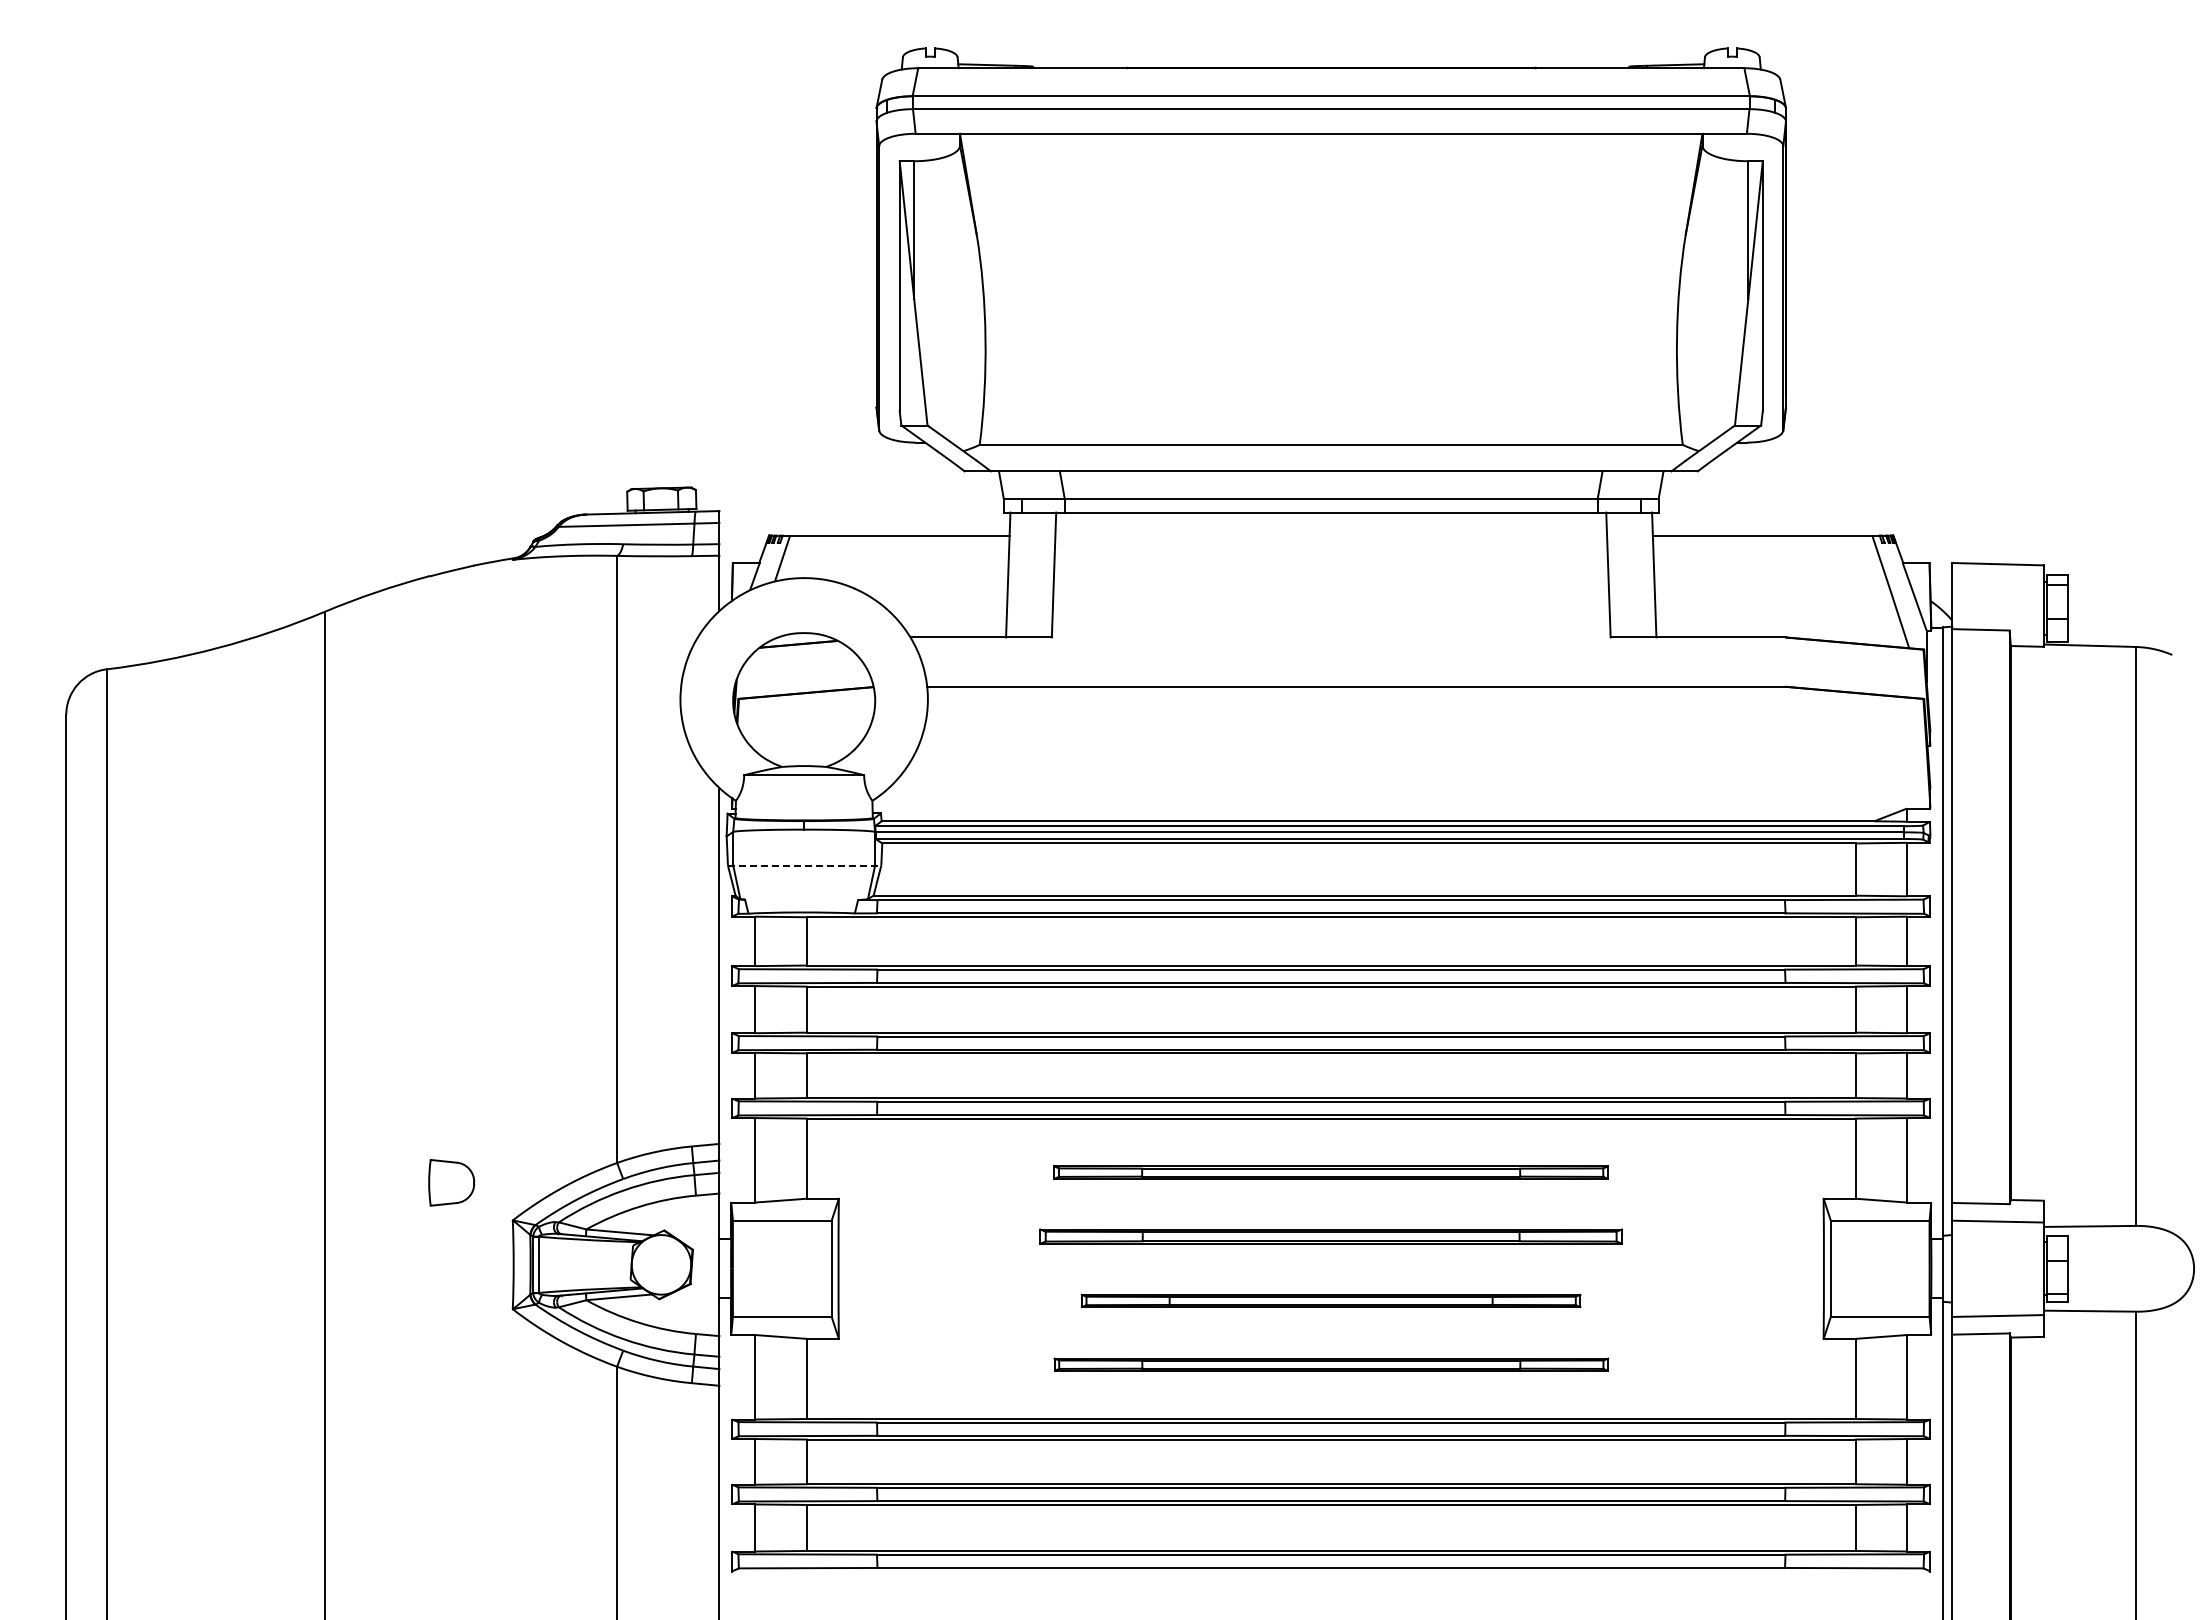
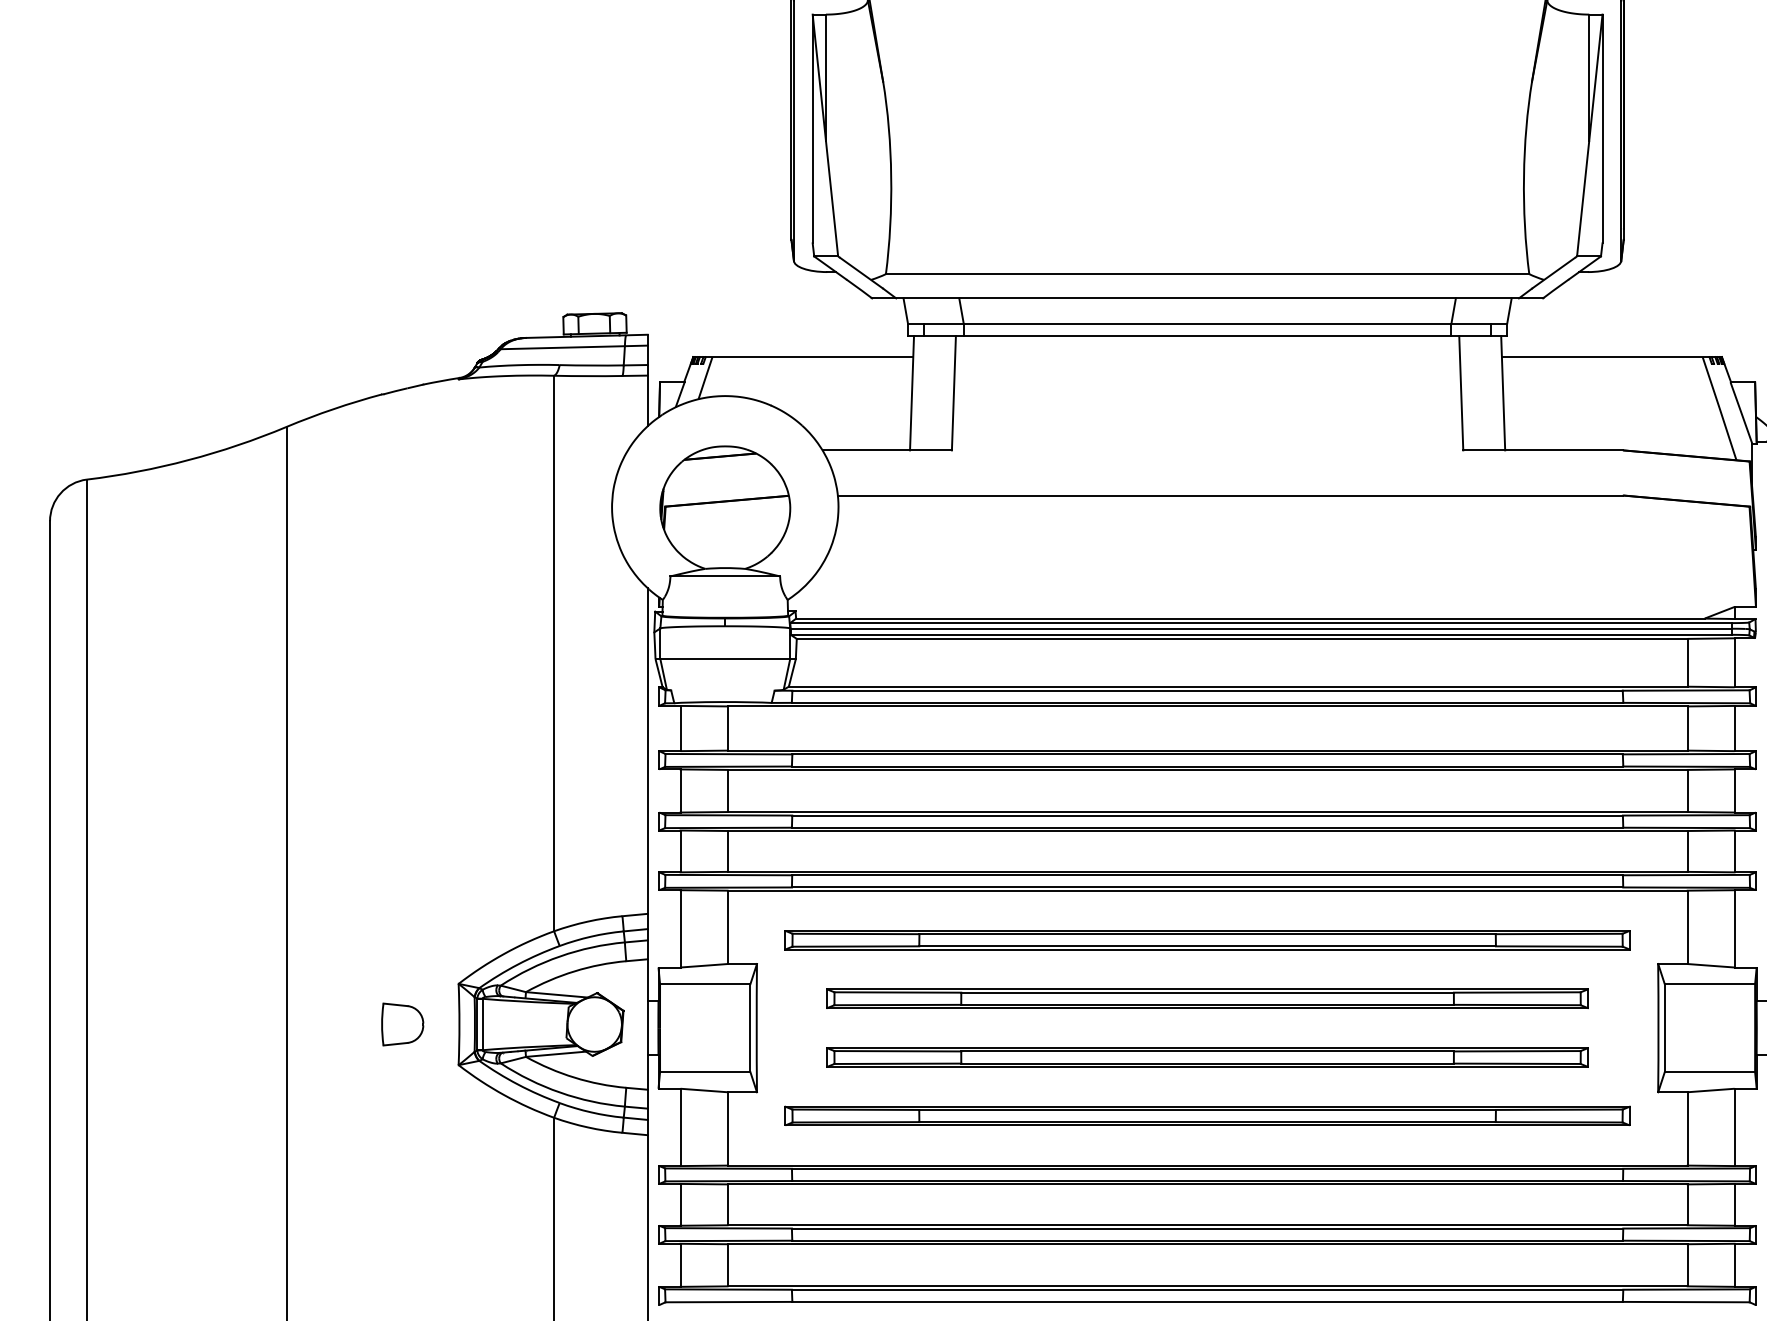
line: (804, 865) -> (725, 659), dashed -> solid
part: (1330, 1172) -> (1206, 940), size x1.67
part: (451, 1182) -> (402, 1024), moved
part: (1330, 1236) -> (1206, 998), size x1.43
part: (1330, 1300) -> (1206, 1057), size x1.67
part: (1331, 1364) -> (1207, 1115), size x1.67

